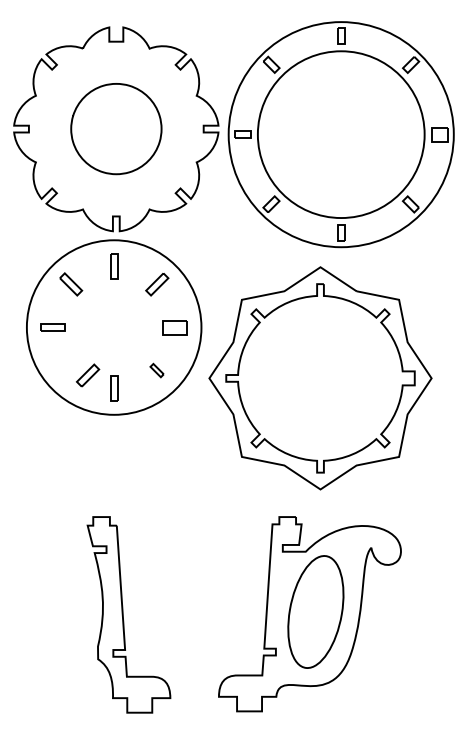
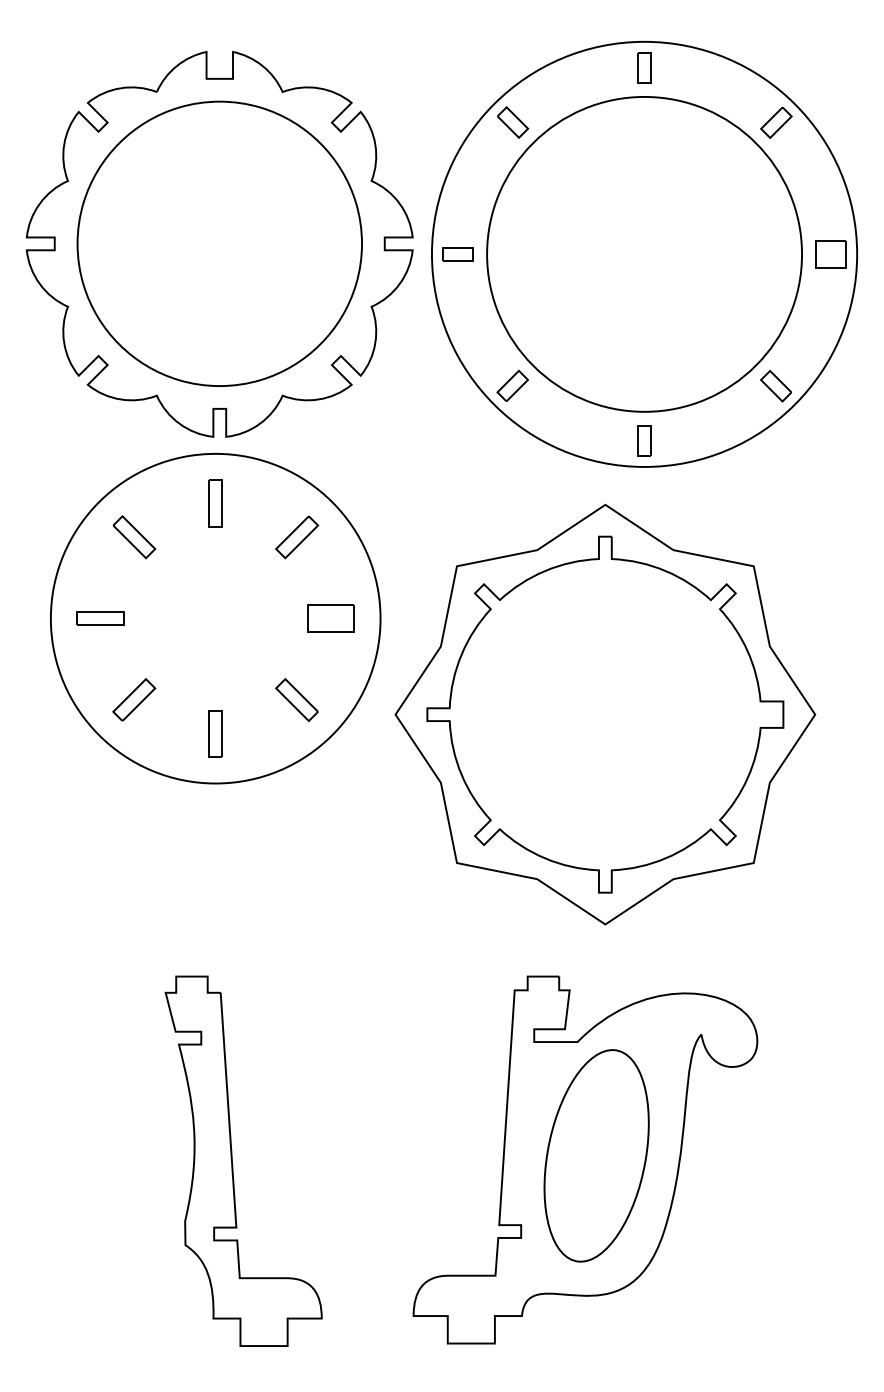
part: (116, 128) -> (220, 242), size x1.67
part: (156, 370) -> (295, 699), size x1.67
part: (88, 375) -> (135, 699), moved

